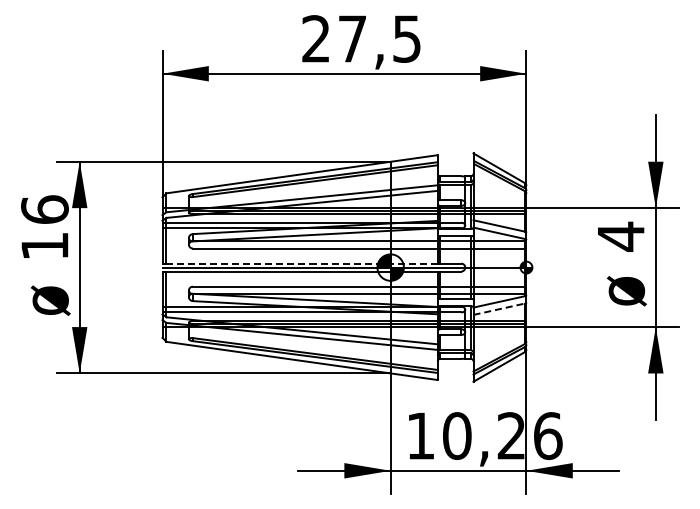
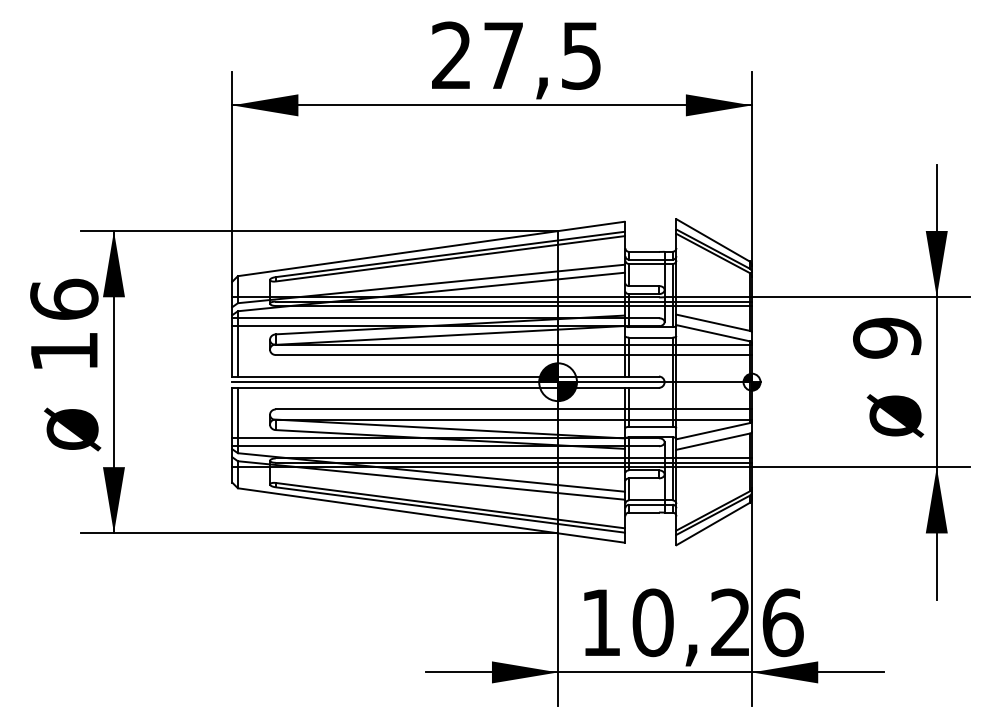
text: (621, 236) -> (887, 337), 4 -> 9
line: (302, 263) -> (432, 376), dashed -> solid
line: (499, 309) -> (713, 442), dashed -> solid

